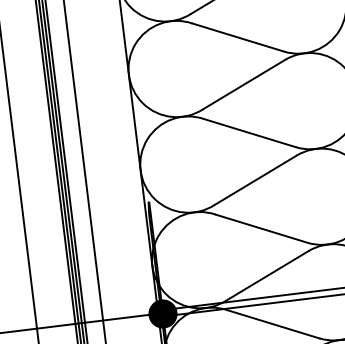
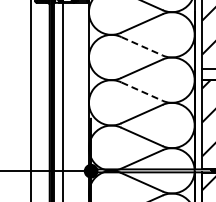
line: (238, 37) -> (142, 46), solid -> dashed
line: (250, 132) -> (142, 91), solid -> dashed

